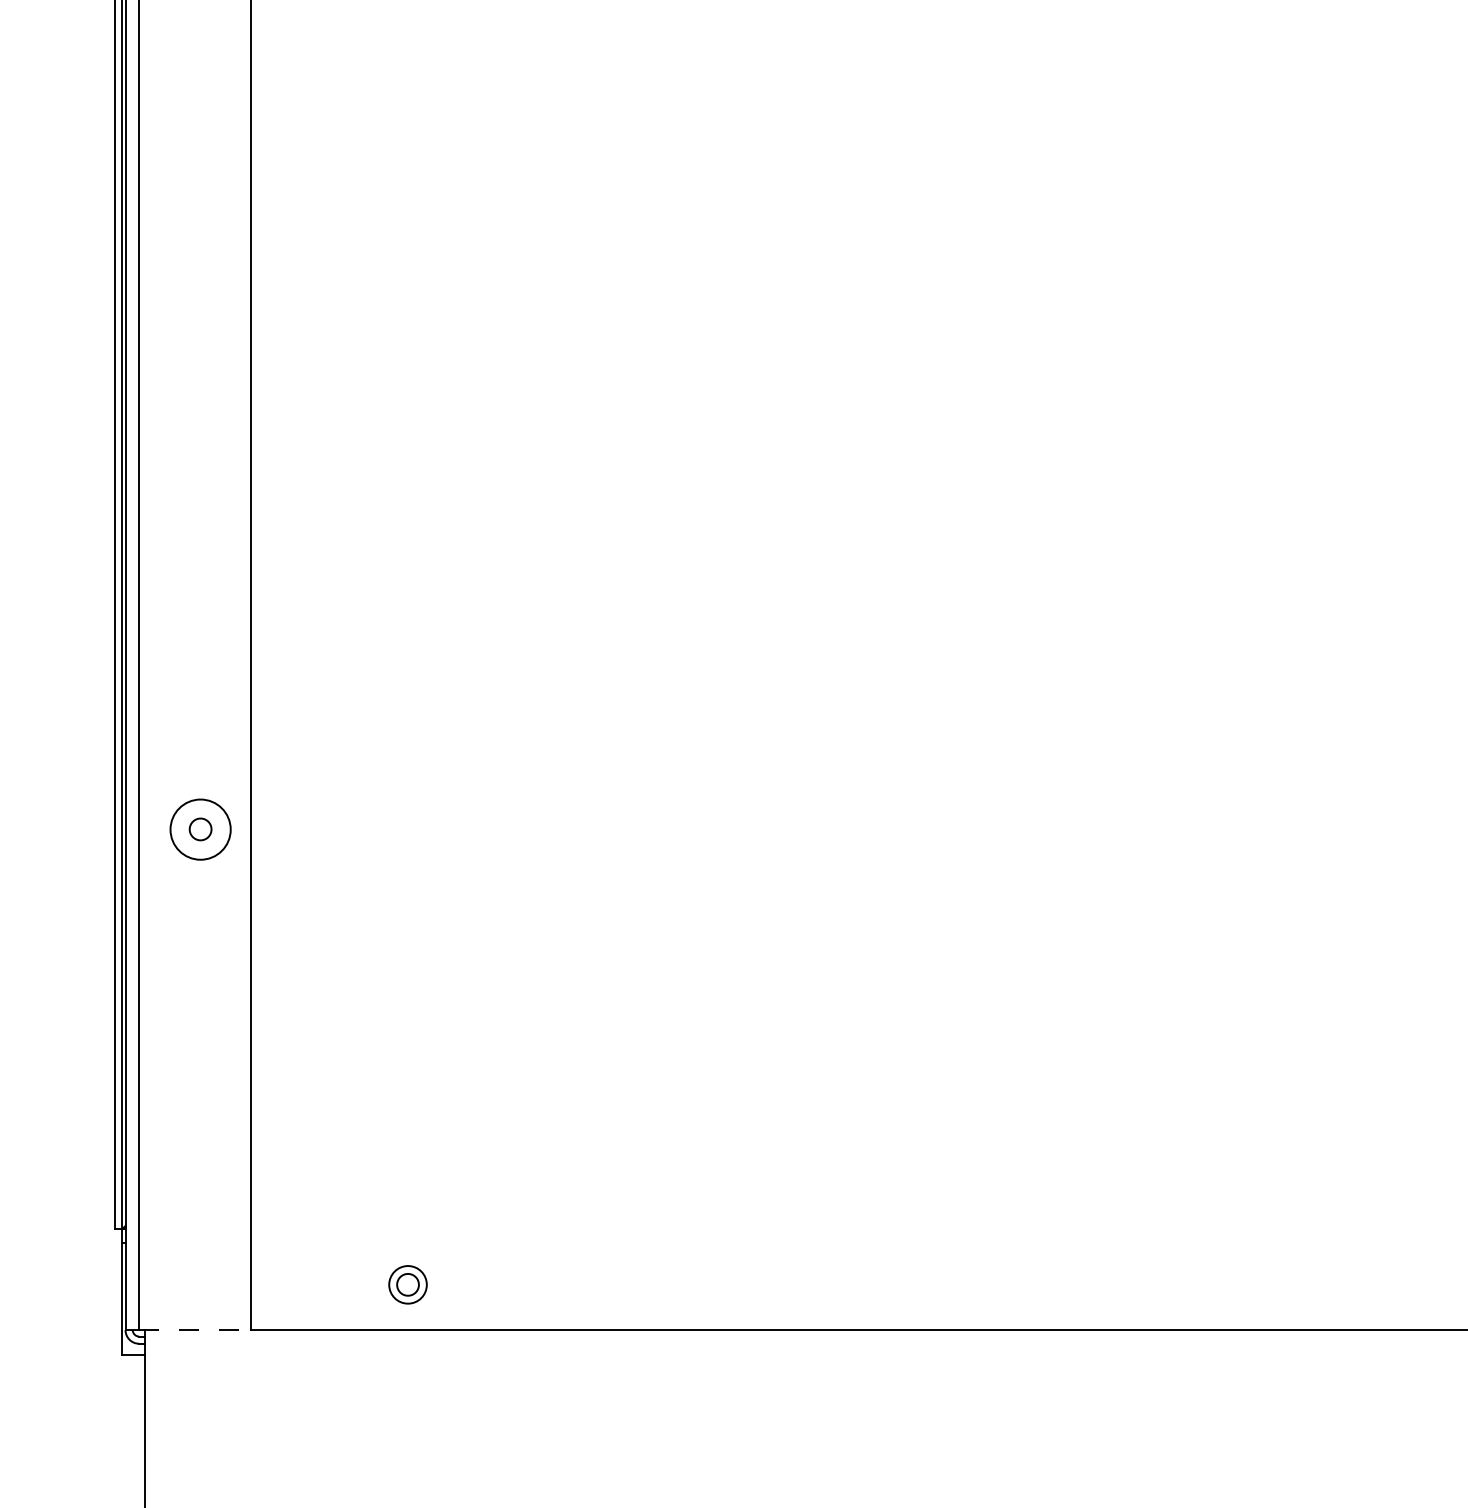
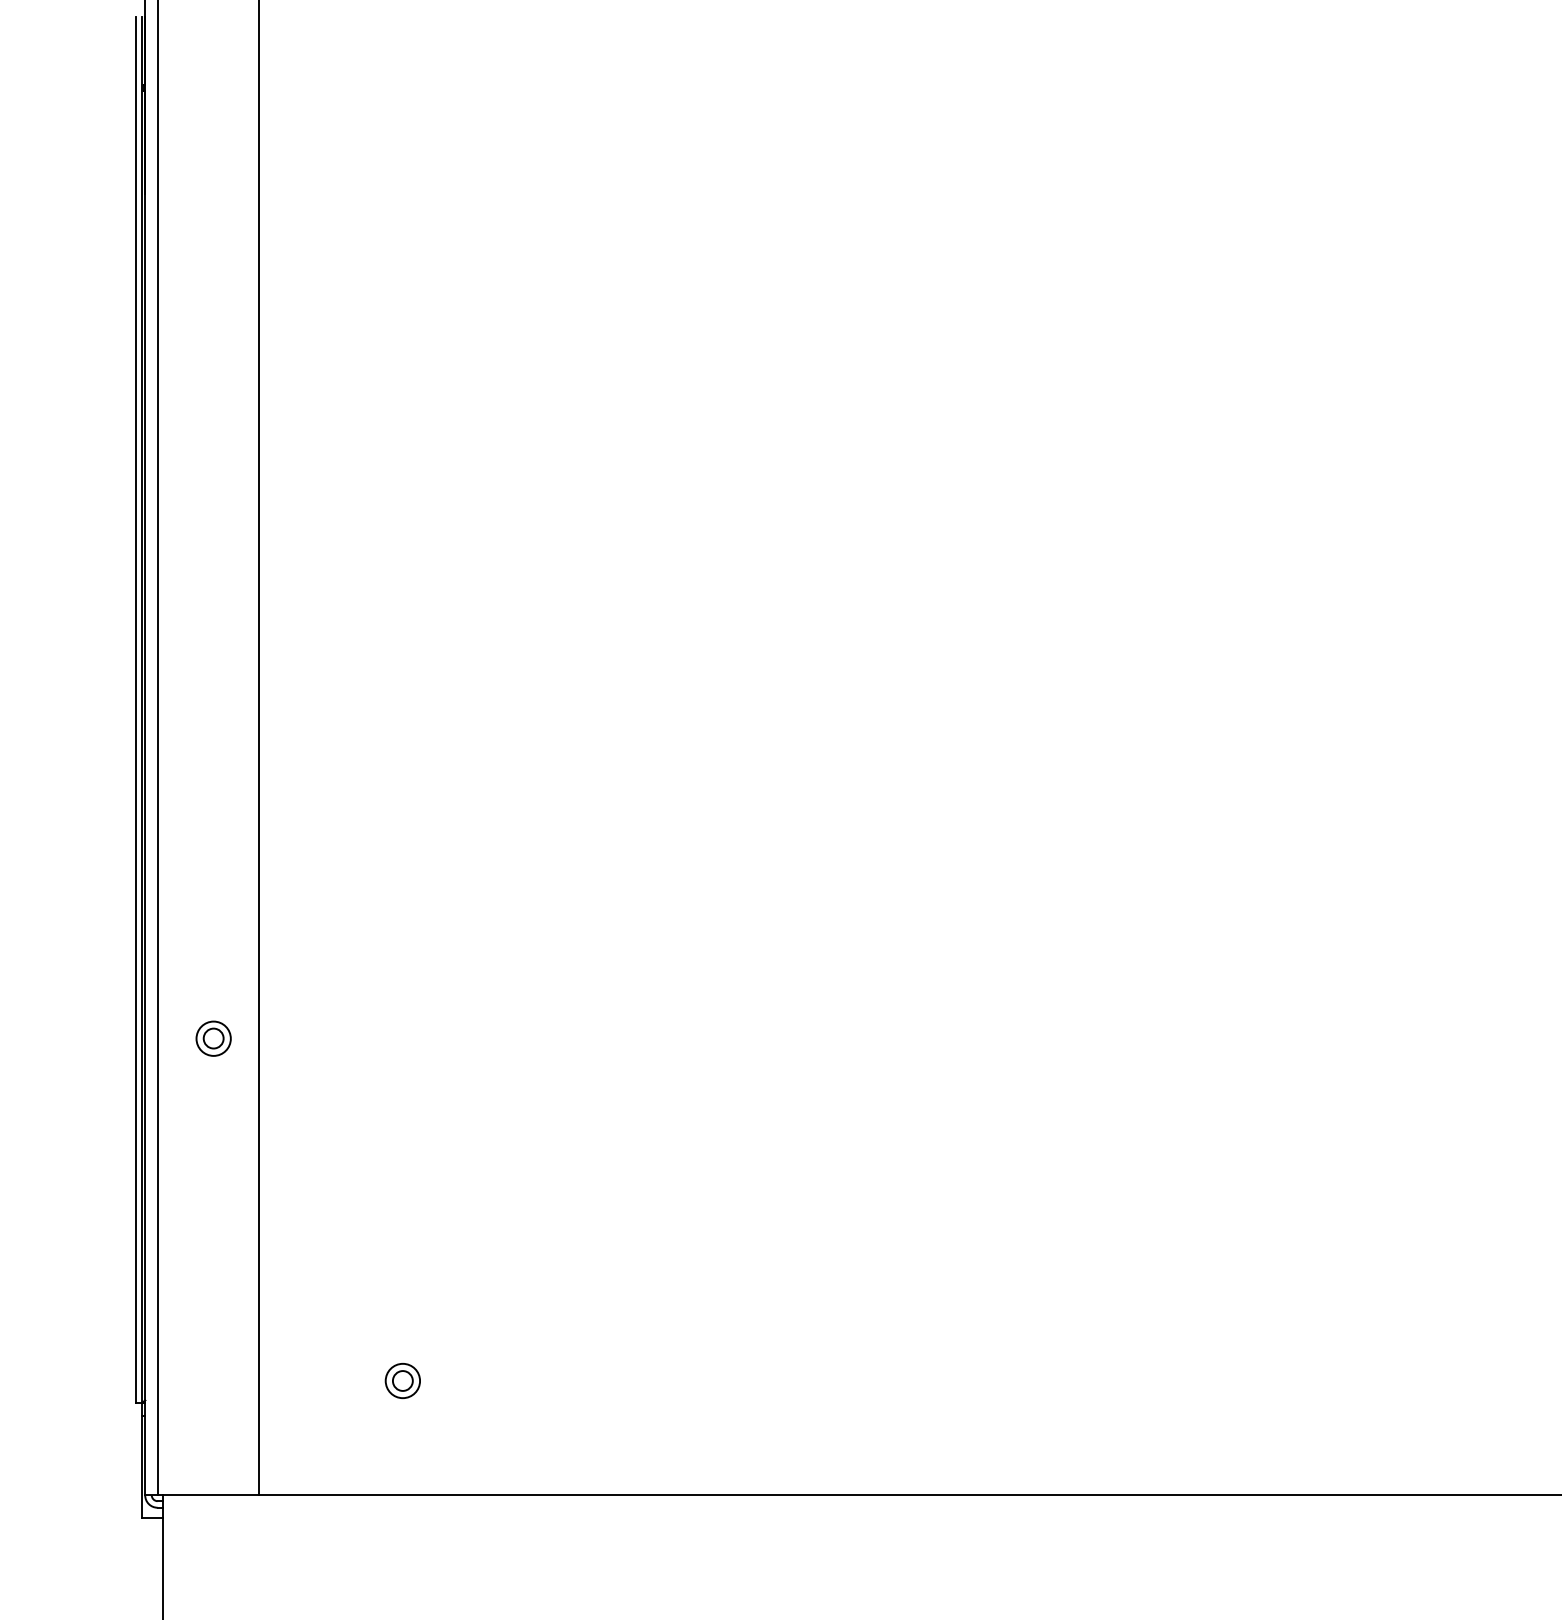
circle: (200, 829) -> (213, 1038), size x0.62
part: (407, 1284) -> (402, 1380), moved
line: (194, 1330) -> (208, 1495), dashed -> solid

